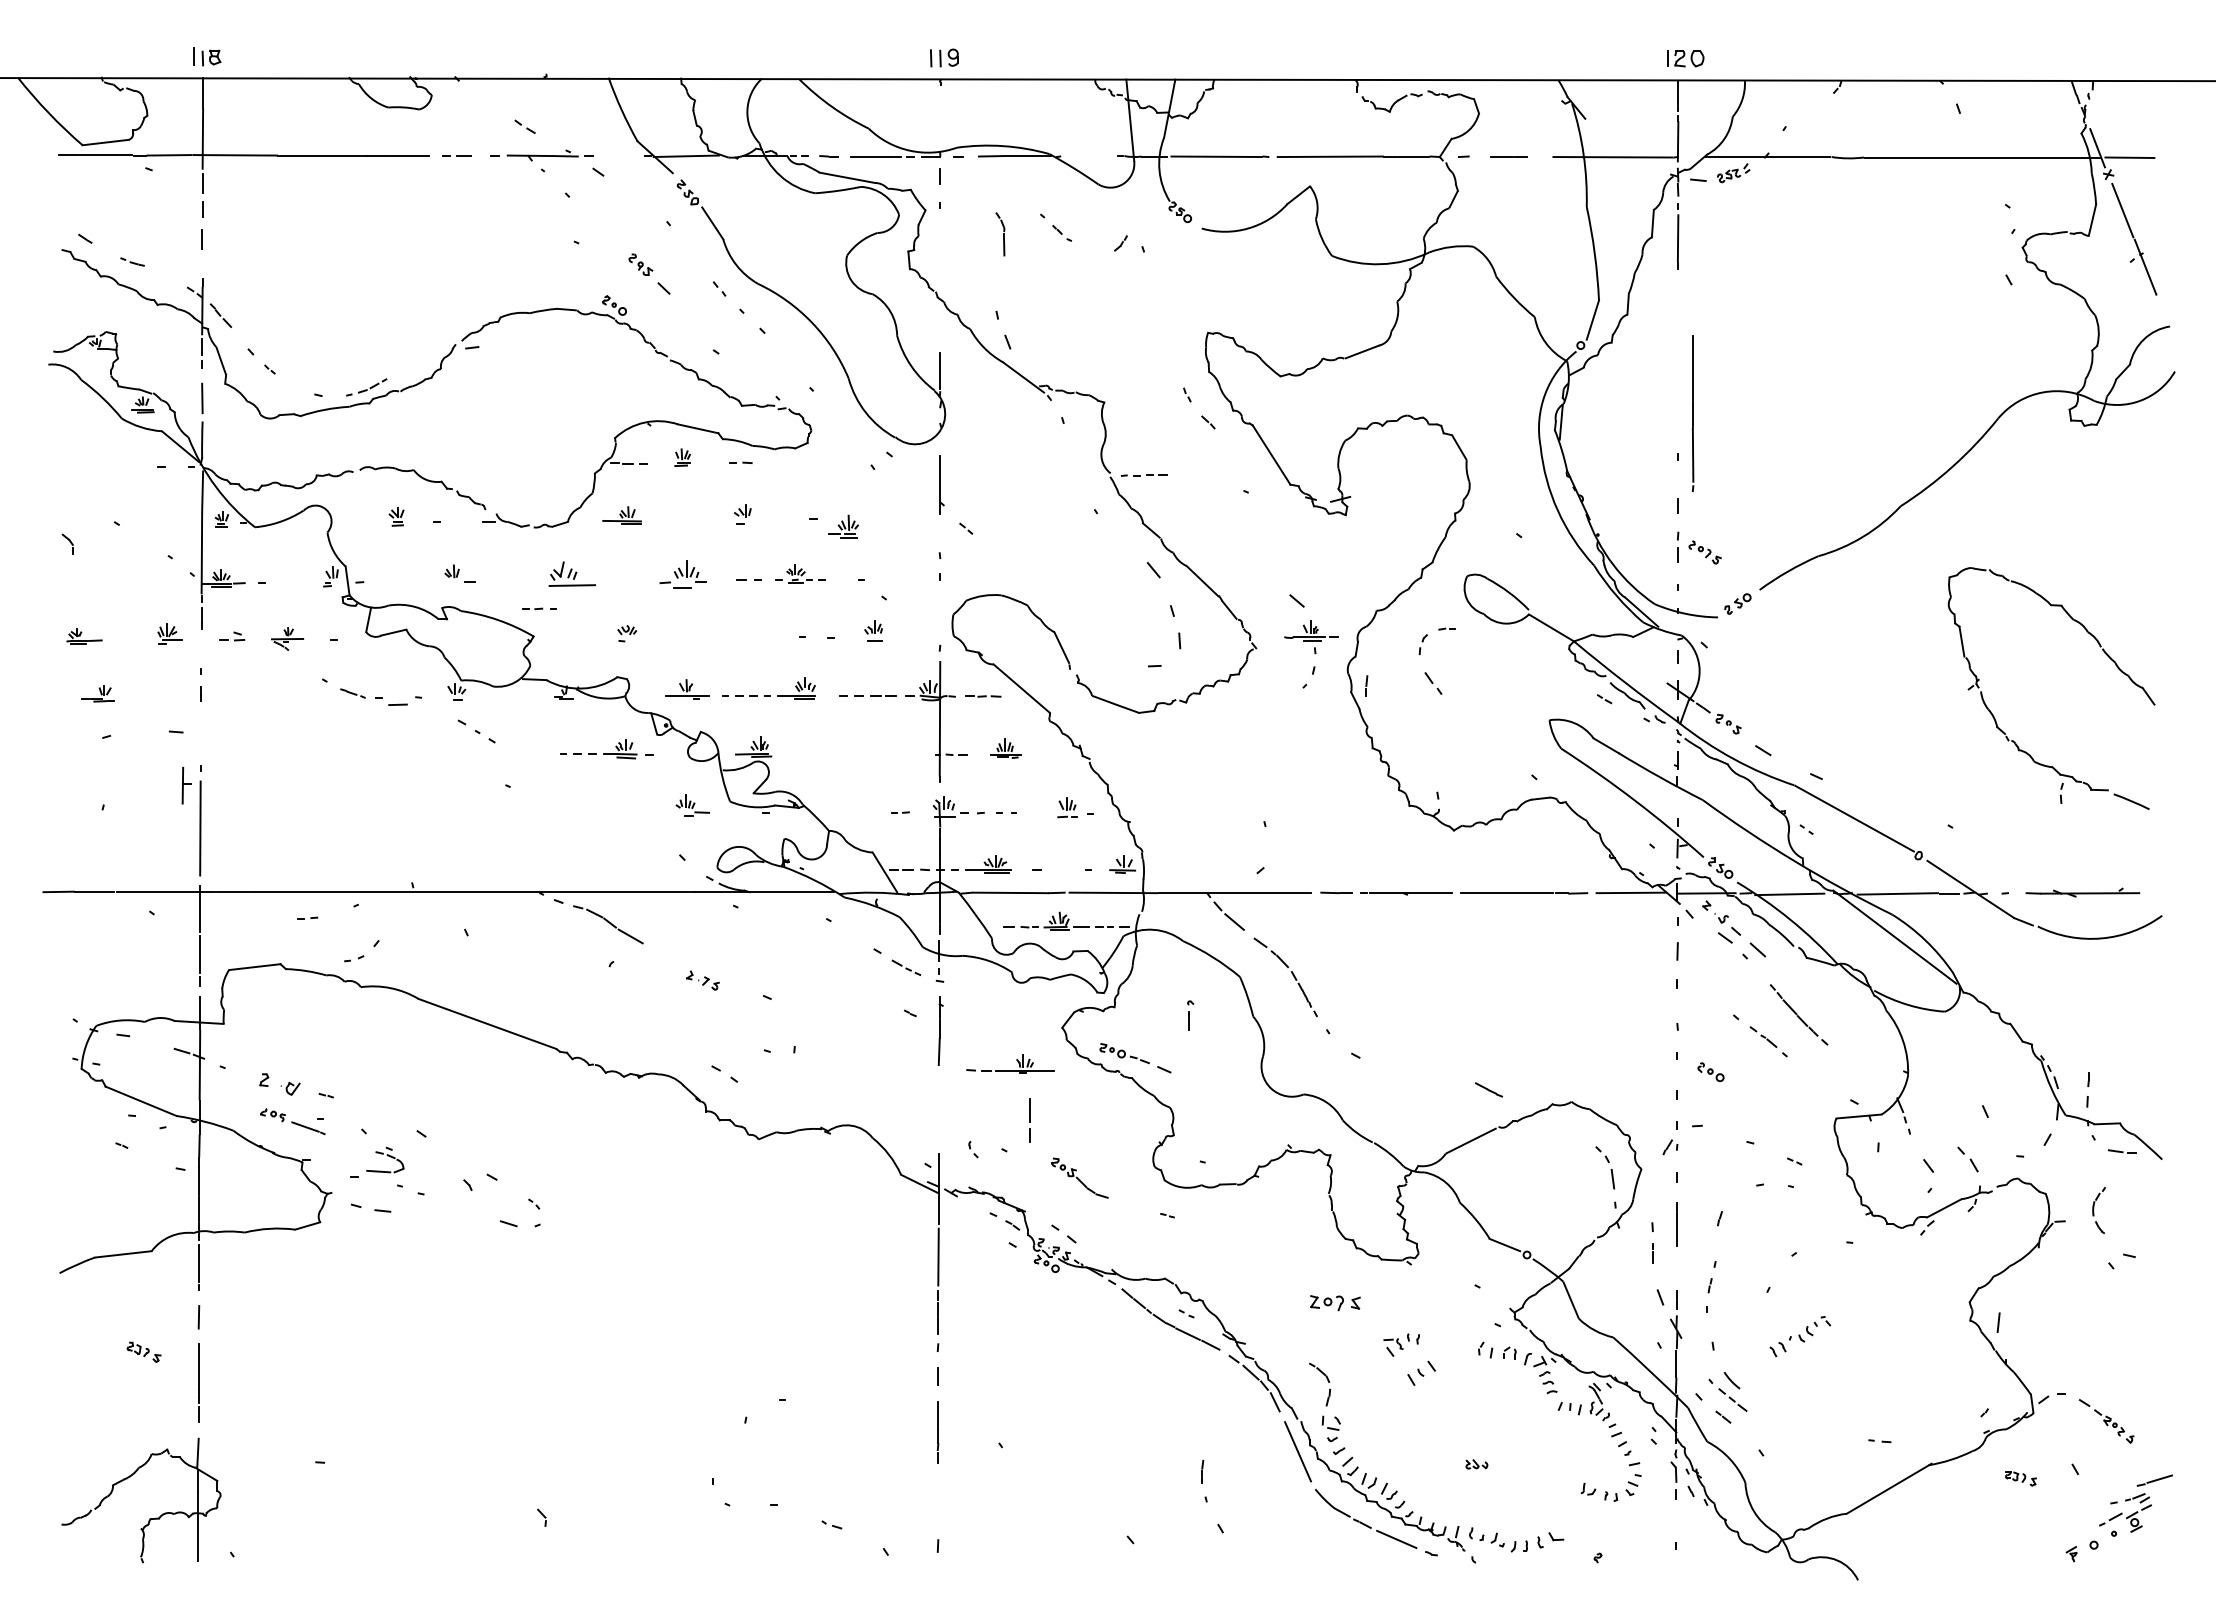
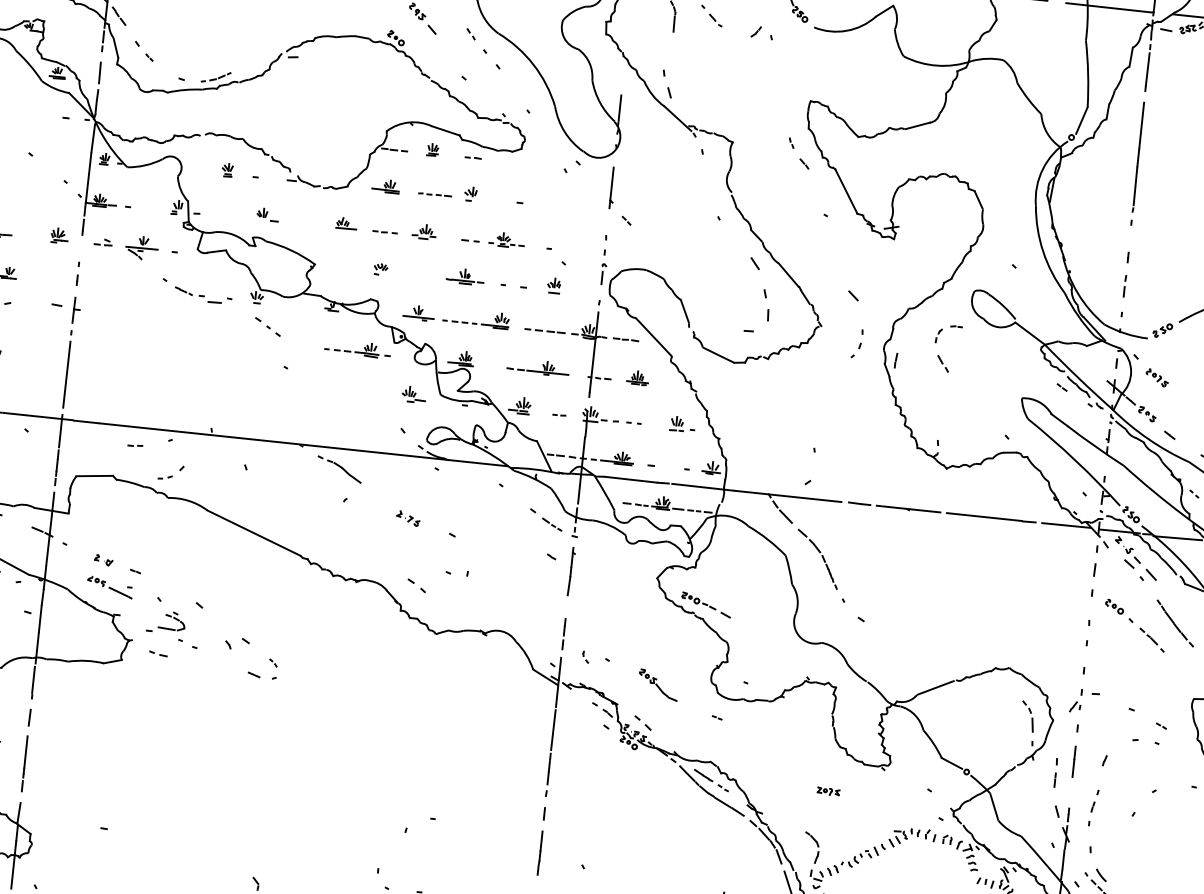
part: (1692, 413) -> (1138, 157), moved
part: (1144, 475) -> (435, 194), moved
part: (843, 526) -> (520, 405), moved
part: (1704, 552) -> (1156, 377), moved
part: (572, 574) -> (346, 223), size x0.62
part: (682, 574) -> (424, 231), size x0.71
part: (539, 608) -> (384, 232), moved
part: (1311, 630) -> (465, 276), moved
part: (287, 638) -> (141, 247), size x1.43
part: (186, 785) -> (76, 310), moved
part: (598, 921) -> (339, 469), size x0.71
part: (1190, 1015) -> (603, 274), moved
part: (1016, 1060) -> (542, 365), moved
part: (1710, 1072) -> (1114, 606), moved
part: (279, 1084) -> (103, 560), size x0.62
line: (1488, 1089) -> (703, 775), moved
line: (1029, 1120) -> (563, 634), moved
part: (370, 1208) -> (158, 654), size x0.62
part: (1335, 1302) -> (828, 791), size x0.62
part: (1800, 1336) -> (849, 862), moved
part: (1401, 1344) -> (906, 835), moved

